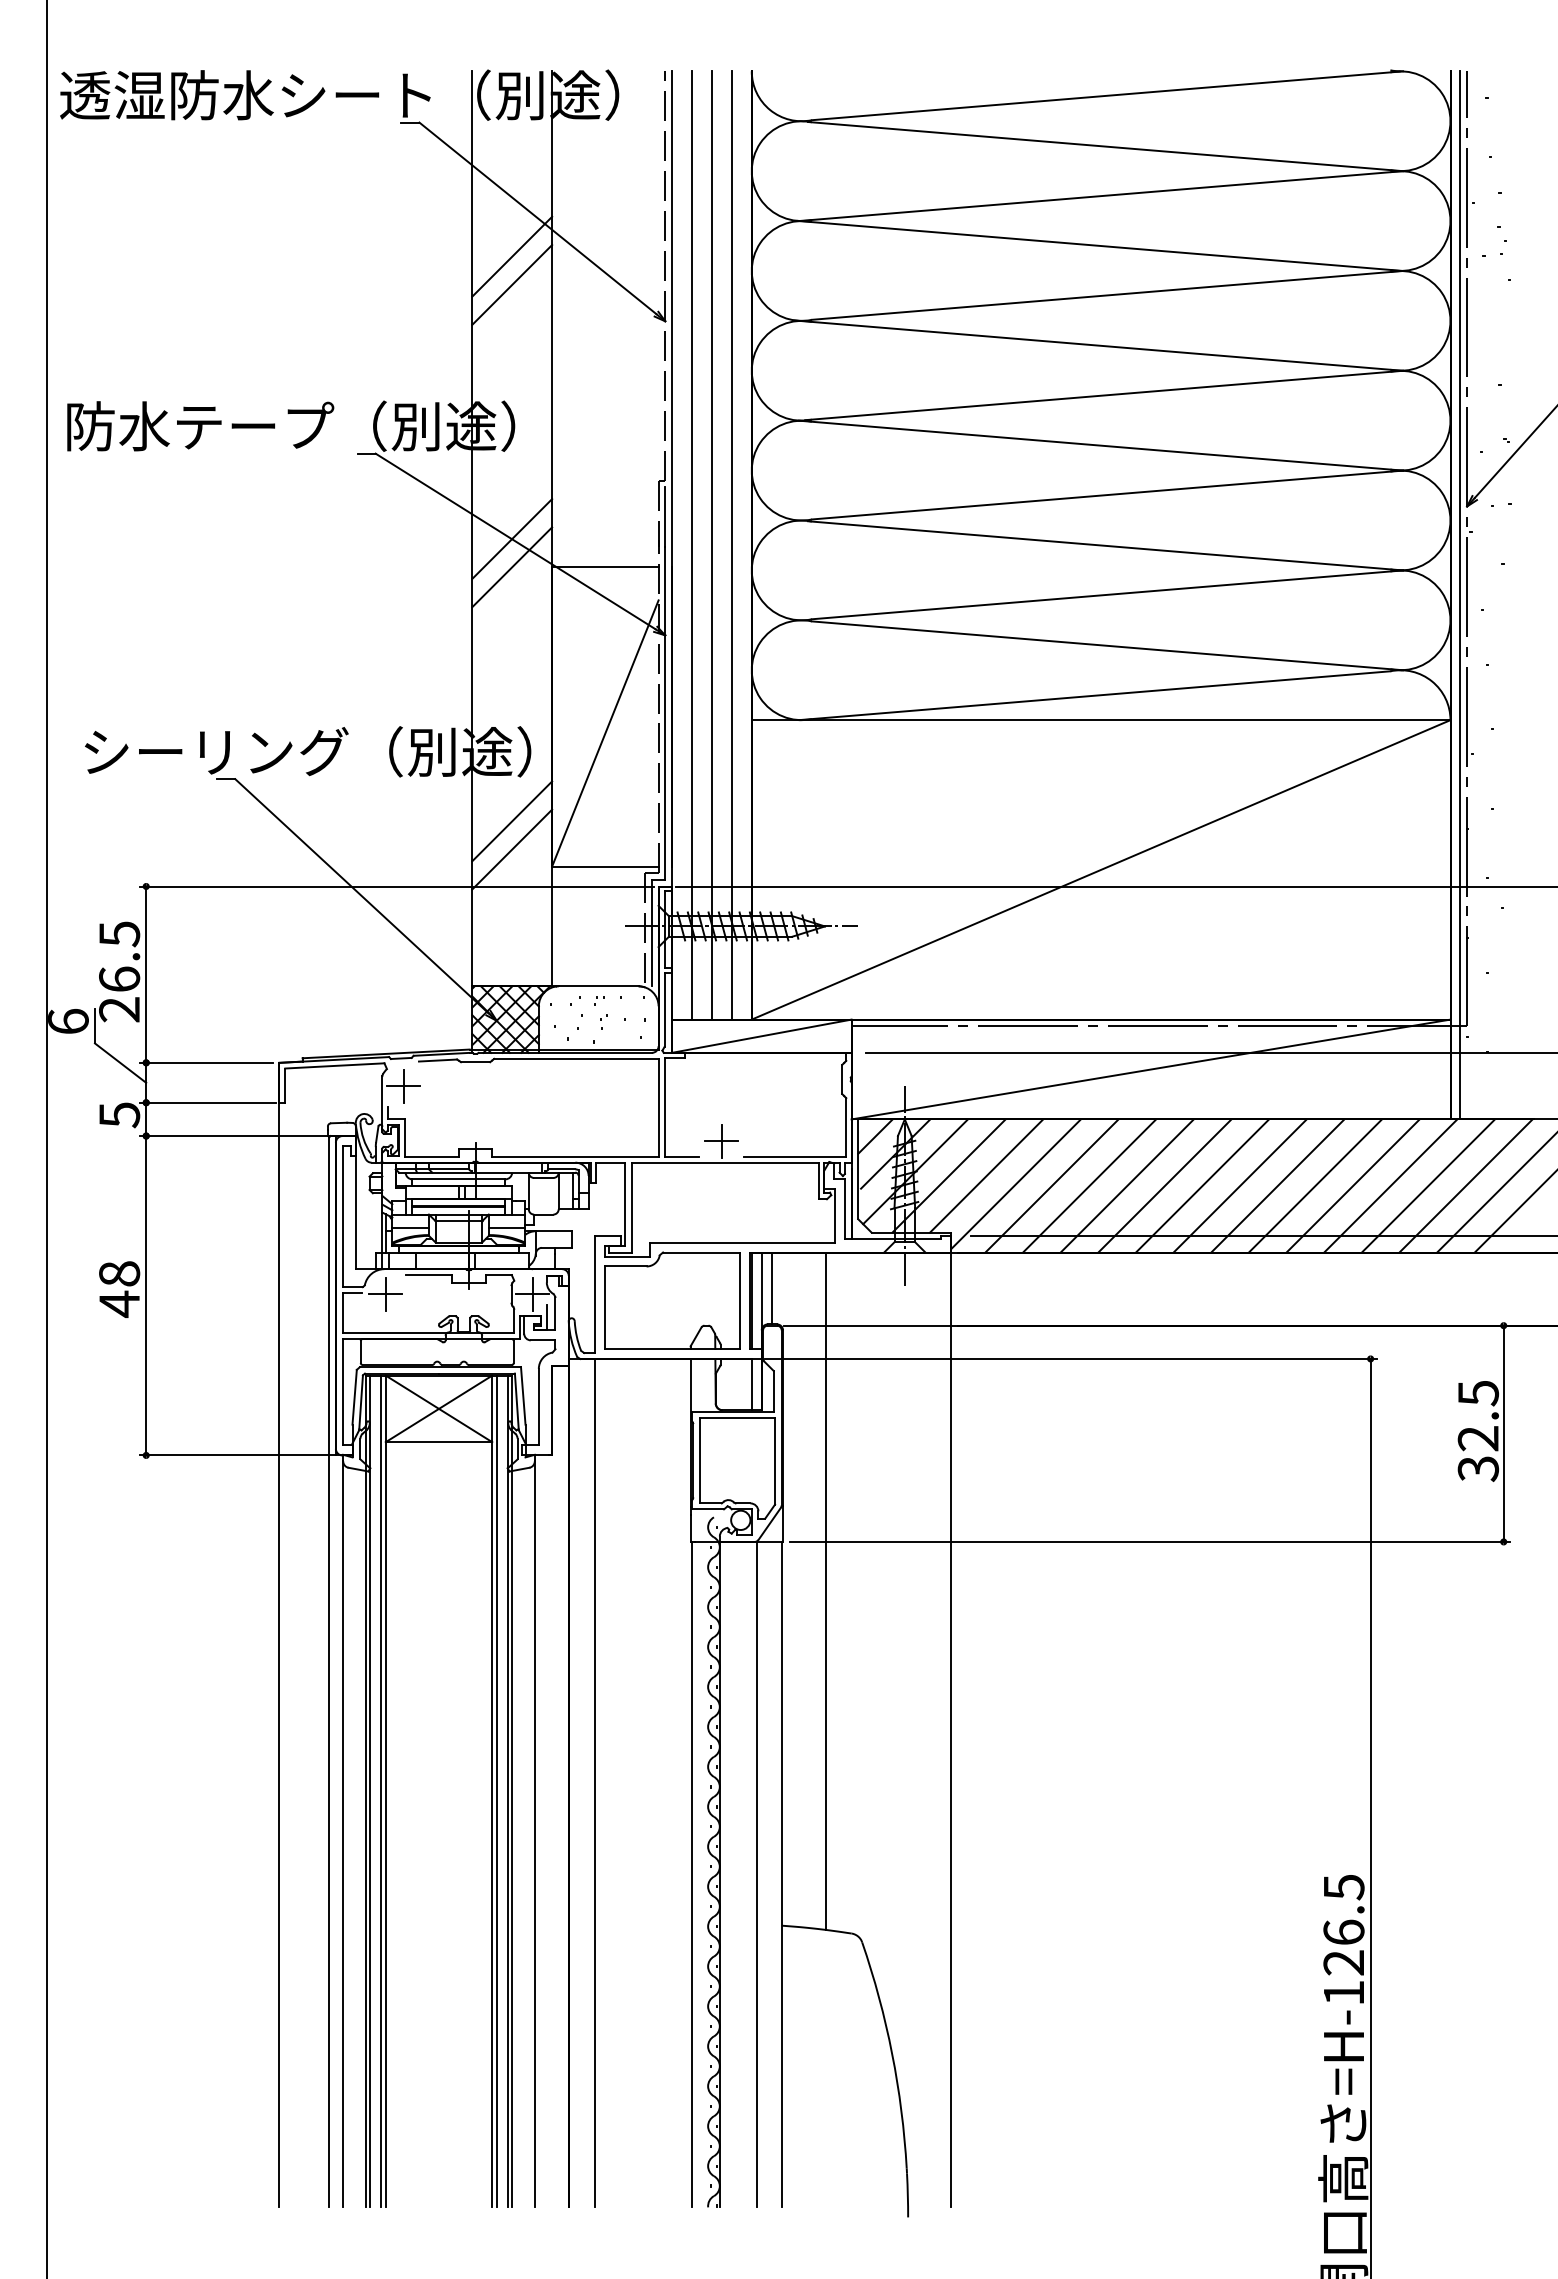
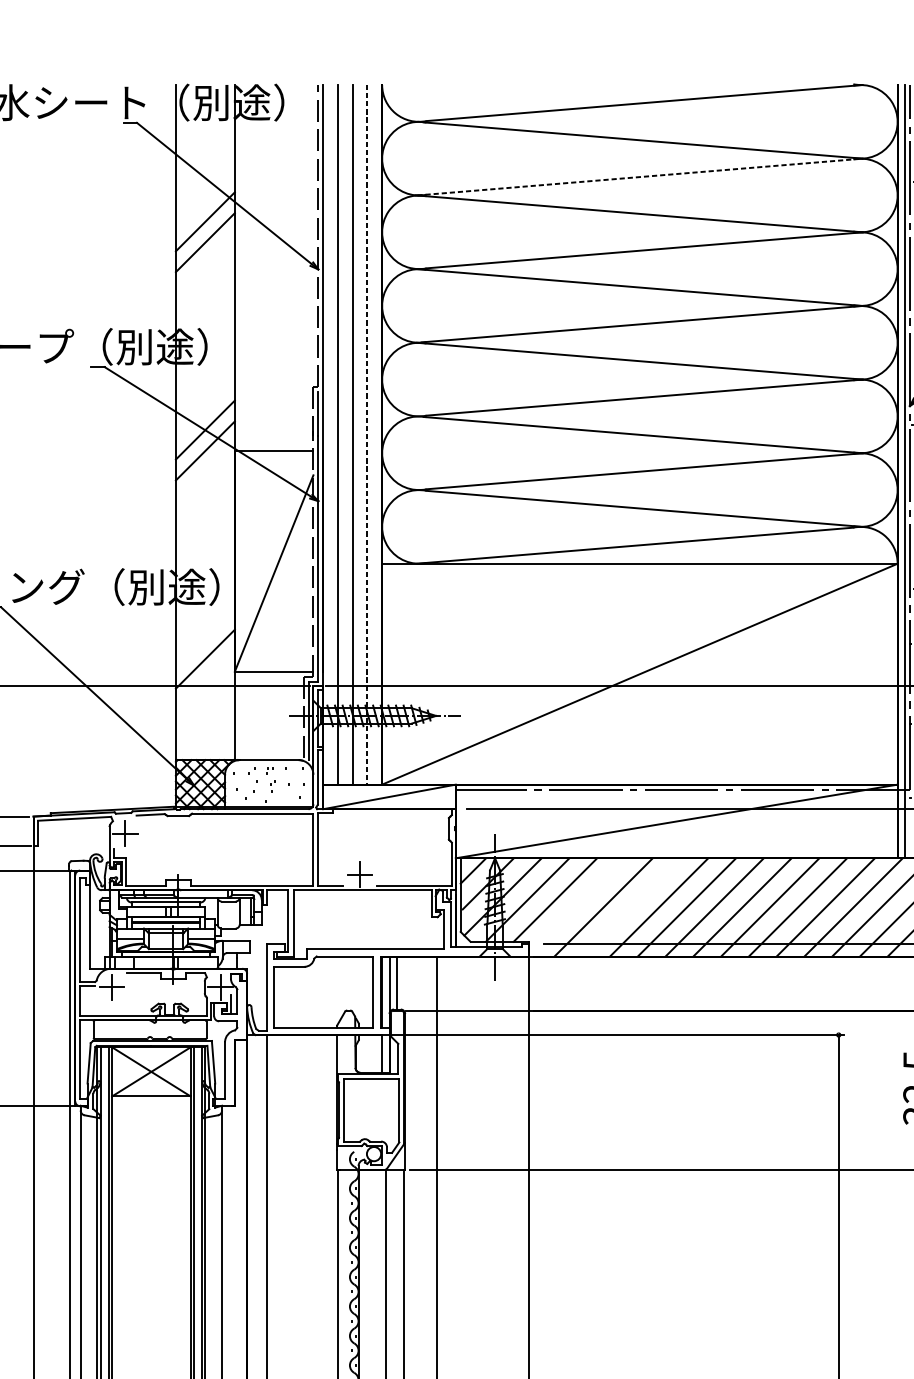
line: (1101, 196) -> (640, 177), solid -> dashed
line: (731, 545) -> (367, 434), solid -> dashed
line: (512, 821) -> (205, 638), removed
line: (1015, 1183) -> (576, 905), removed
line: (1089, 1185) -> (631, 907), removed

